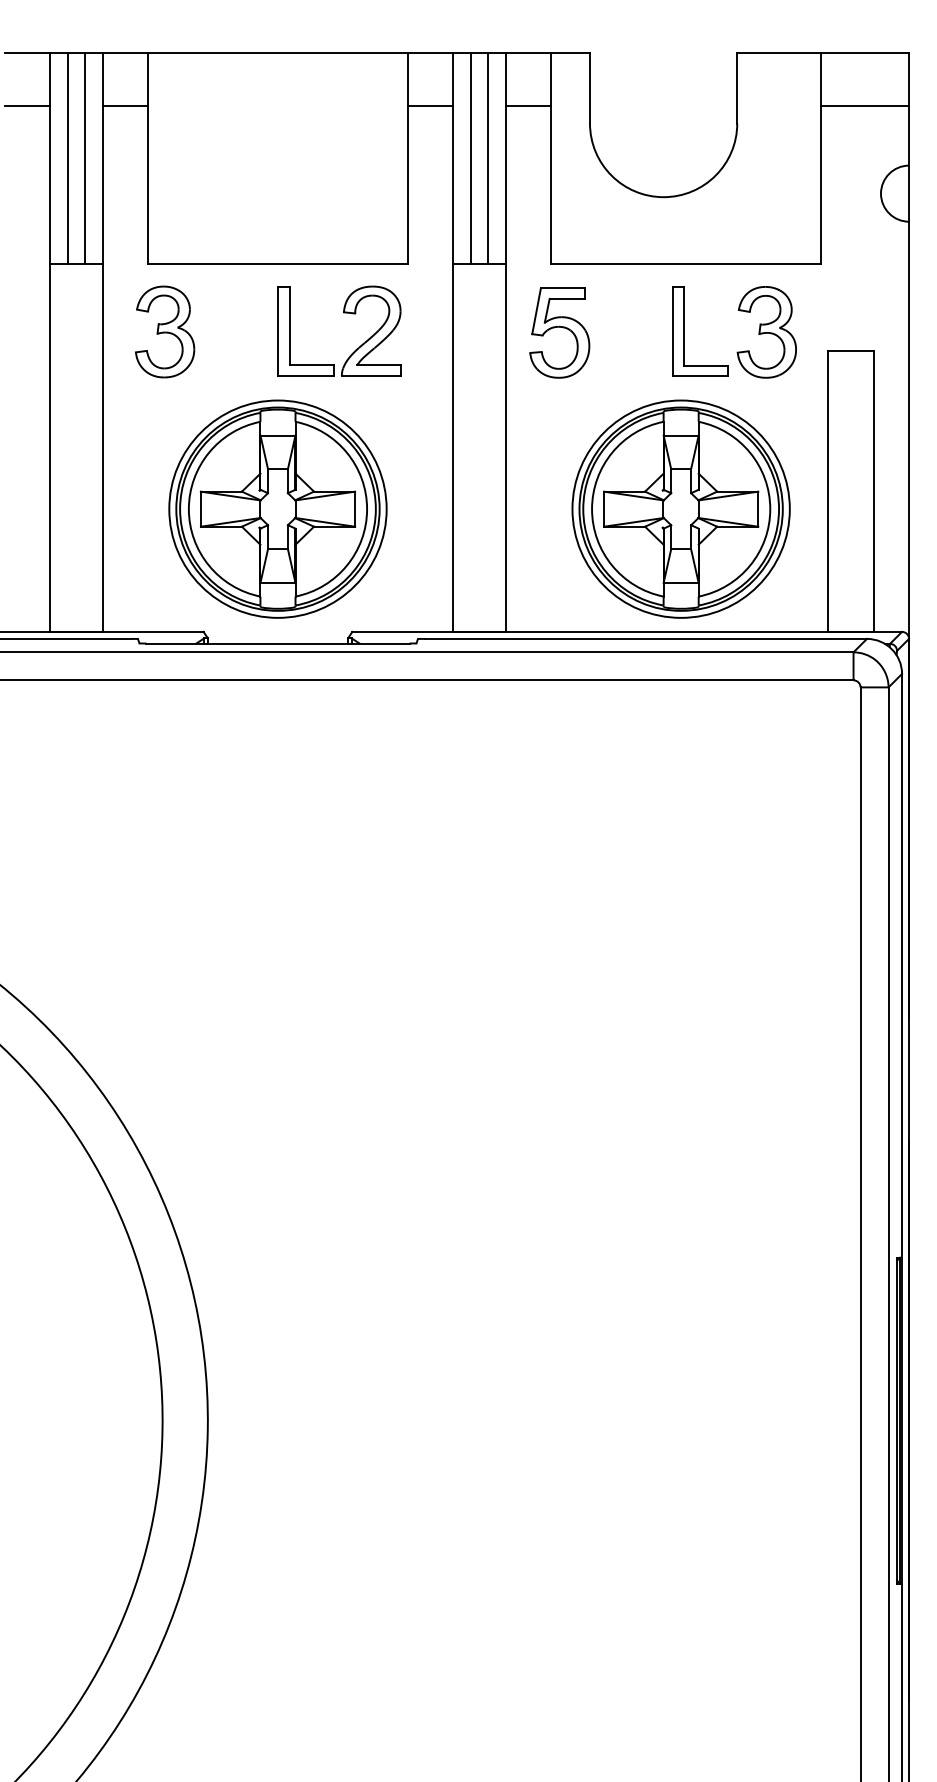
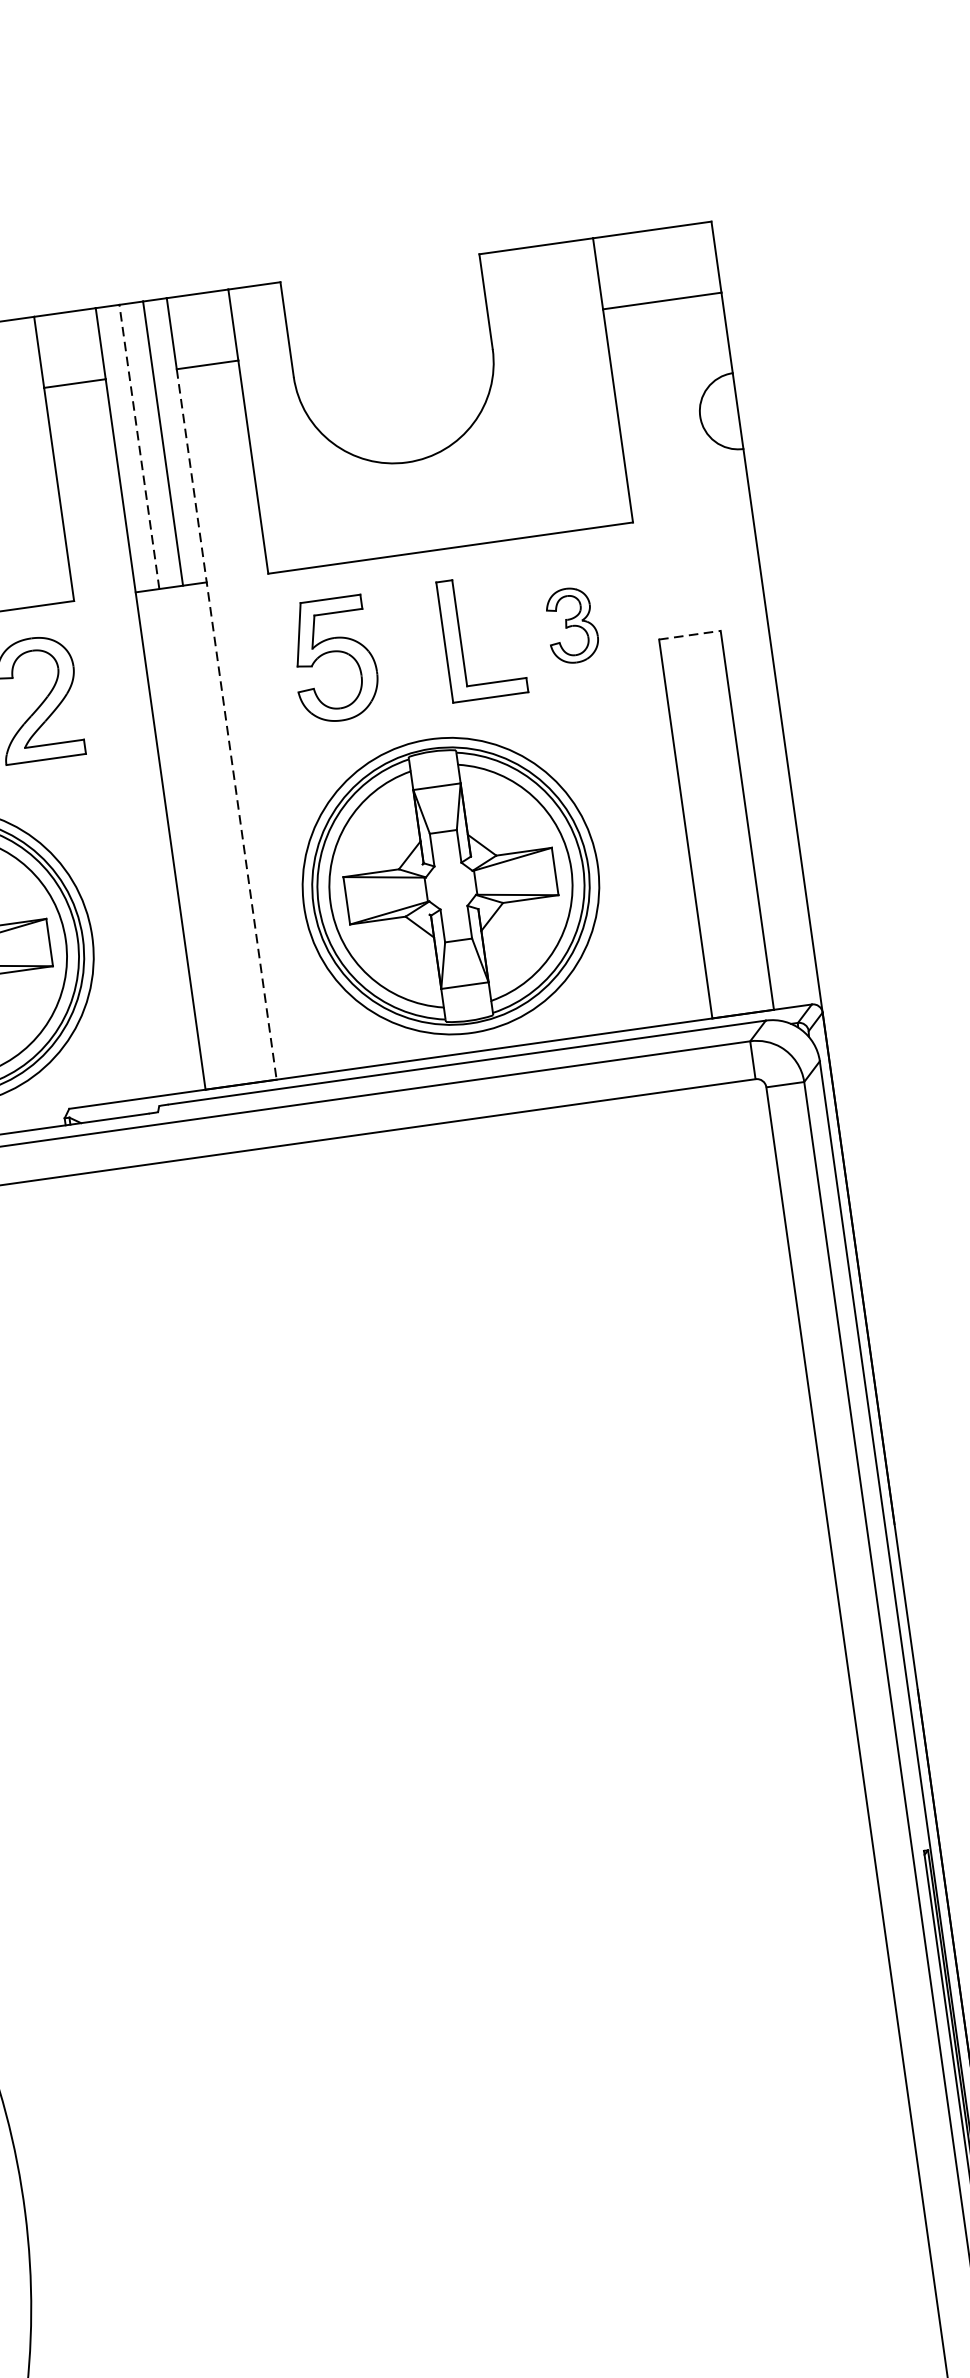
line: (470, 158) -> (138, 446), solid -> dashed
part: (559, 332) -> (334, 659), moved
part: (766, 332) -> (571, 625), size x0.6
line: (851, 351) -> (690, 635), solid -> dashed
line: (505, 368) -> (226, 723), solid -> dashed
part: (680, 508) -> (449, 885), moved

